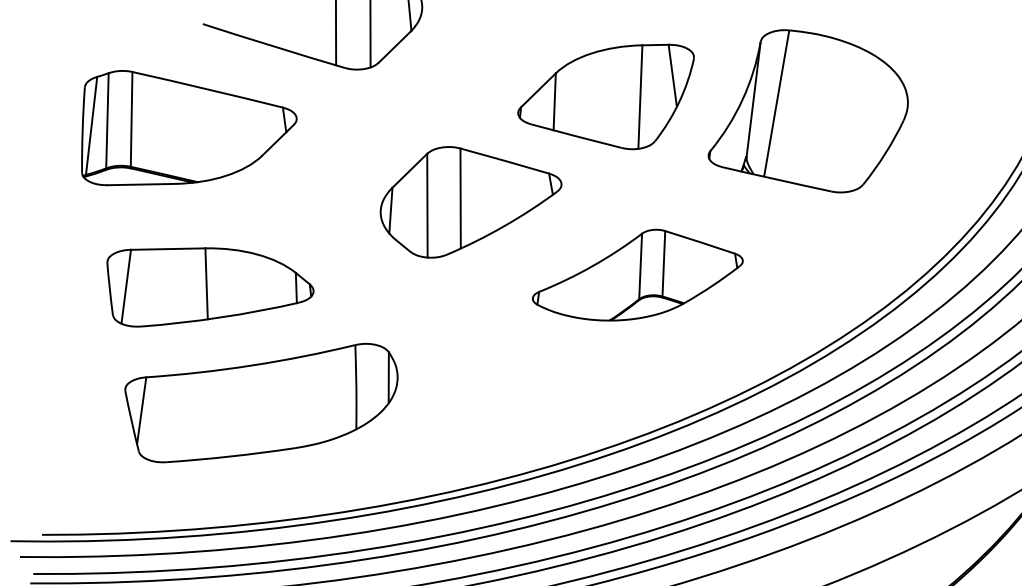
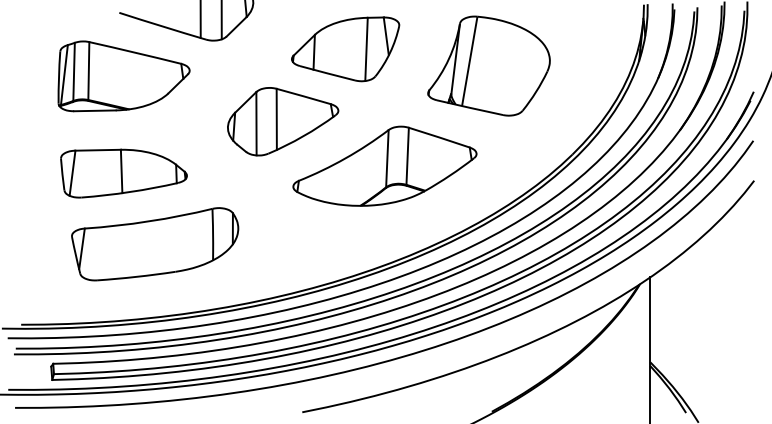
part: (605, 97) -> (345, 49), moved
part: (188, 128) -> (123, 76), moved
part: (637, 274) -> (384, 165), size x1.43

